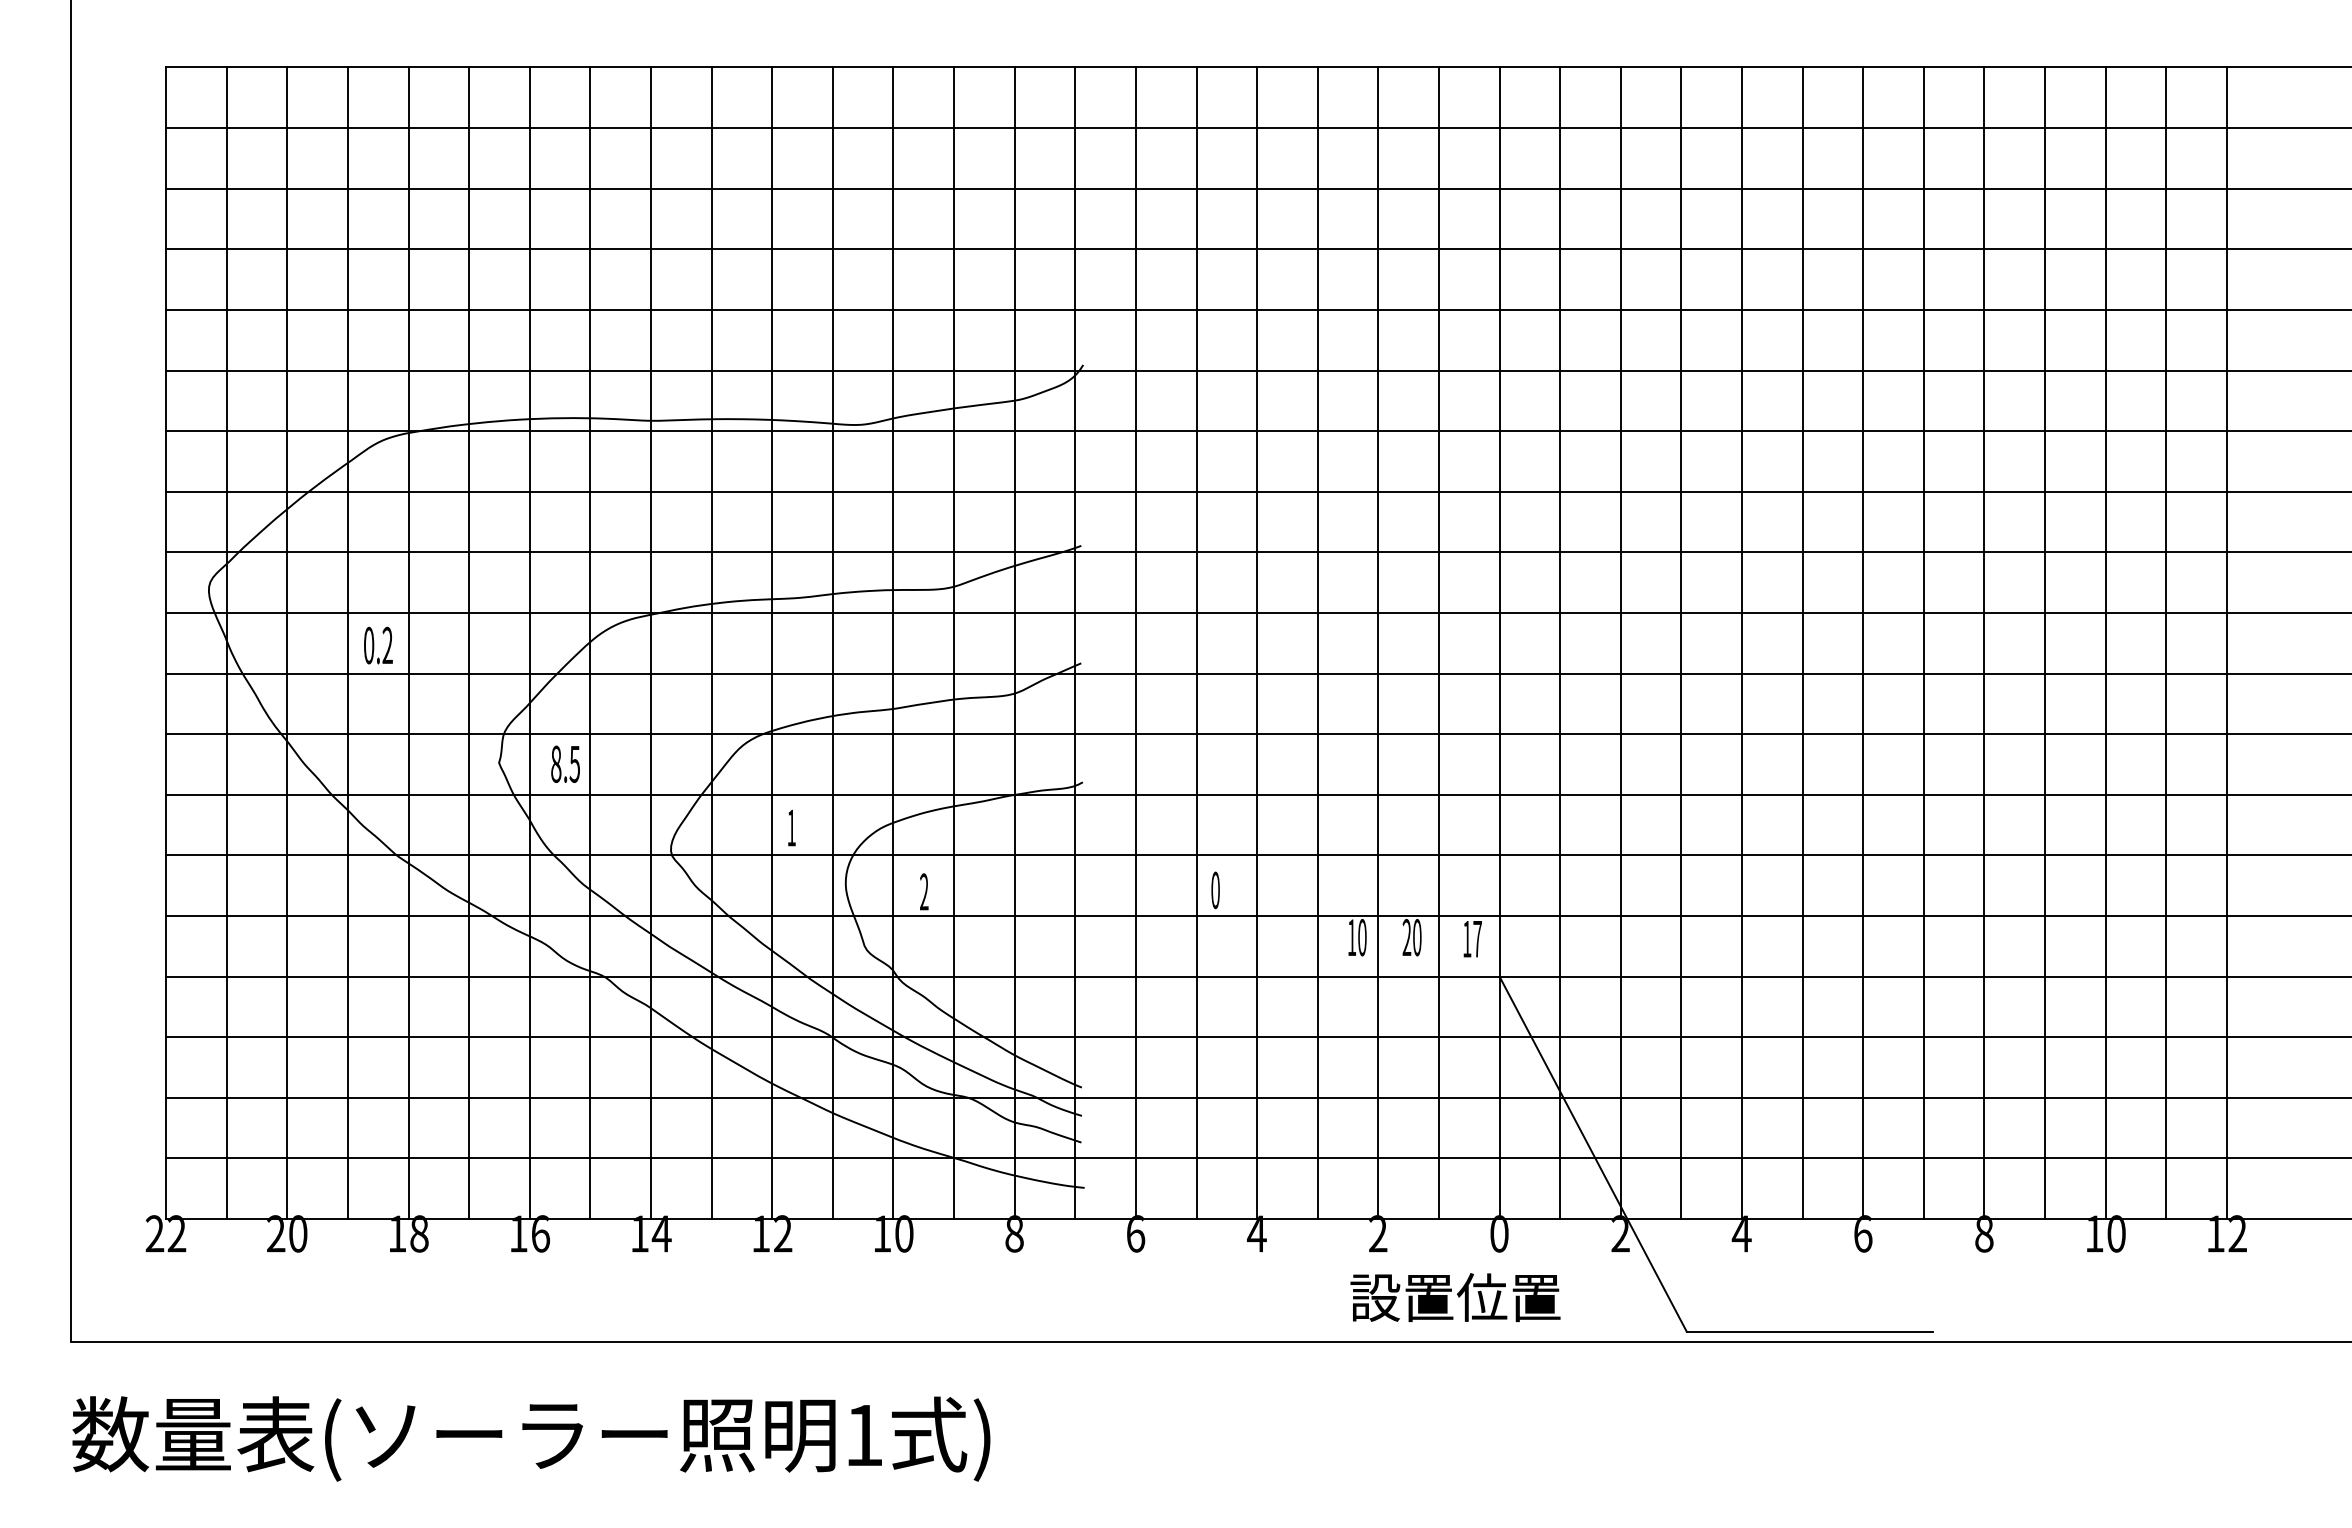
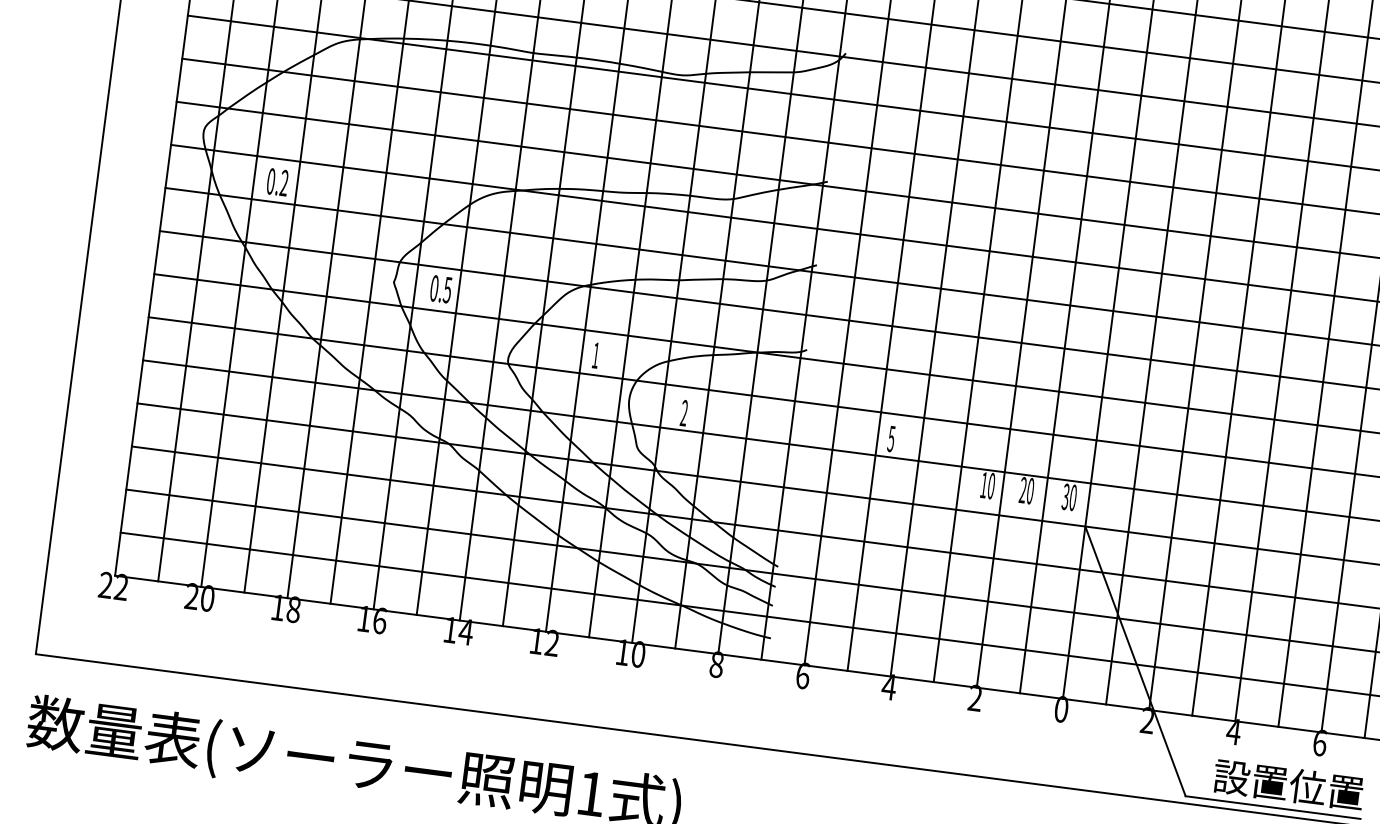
text: (378, 645) -> (277, 182), moved
text: (556, 763) -> (434, 287), 8.5 -> 0.5
text: (1215, 890) -> (891, 439), 0 -> 5
text: (1471, 938) -> (1068, 496), 17 -> 30
text: (1455, 1297) -> (1288, 784), moved

